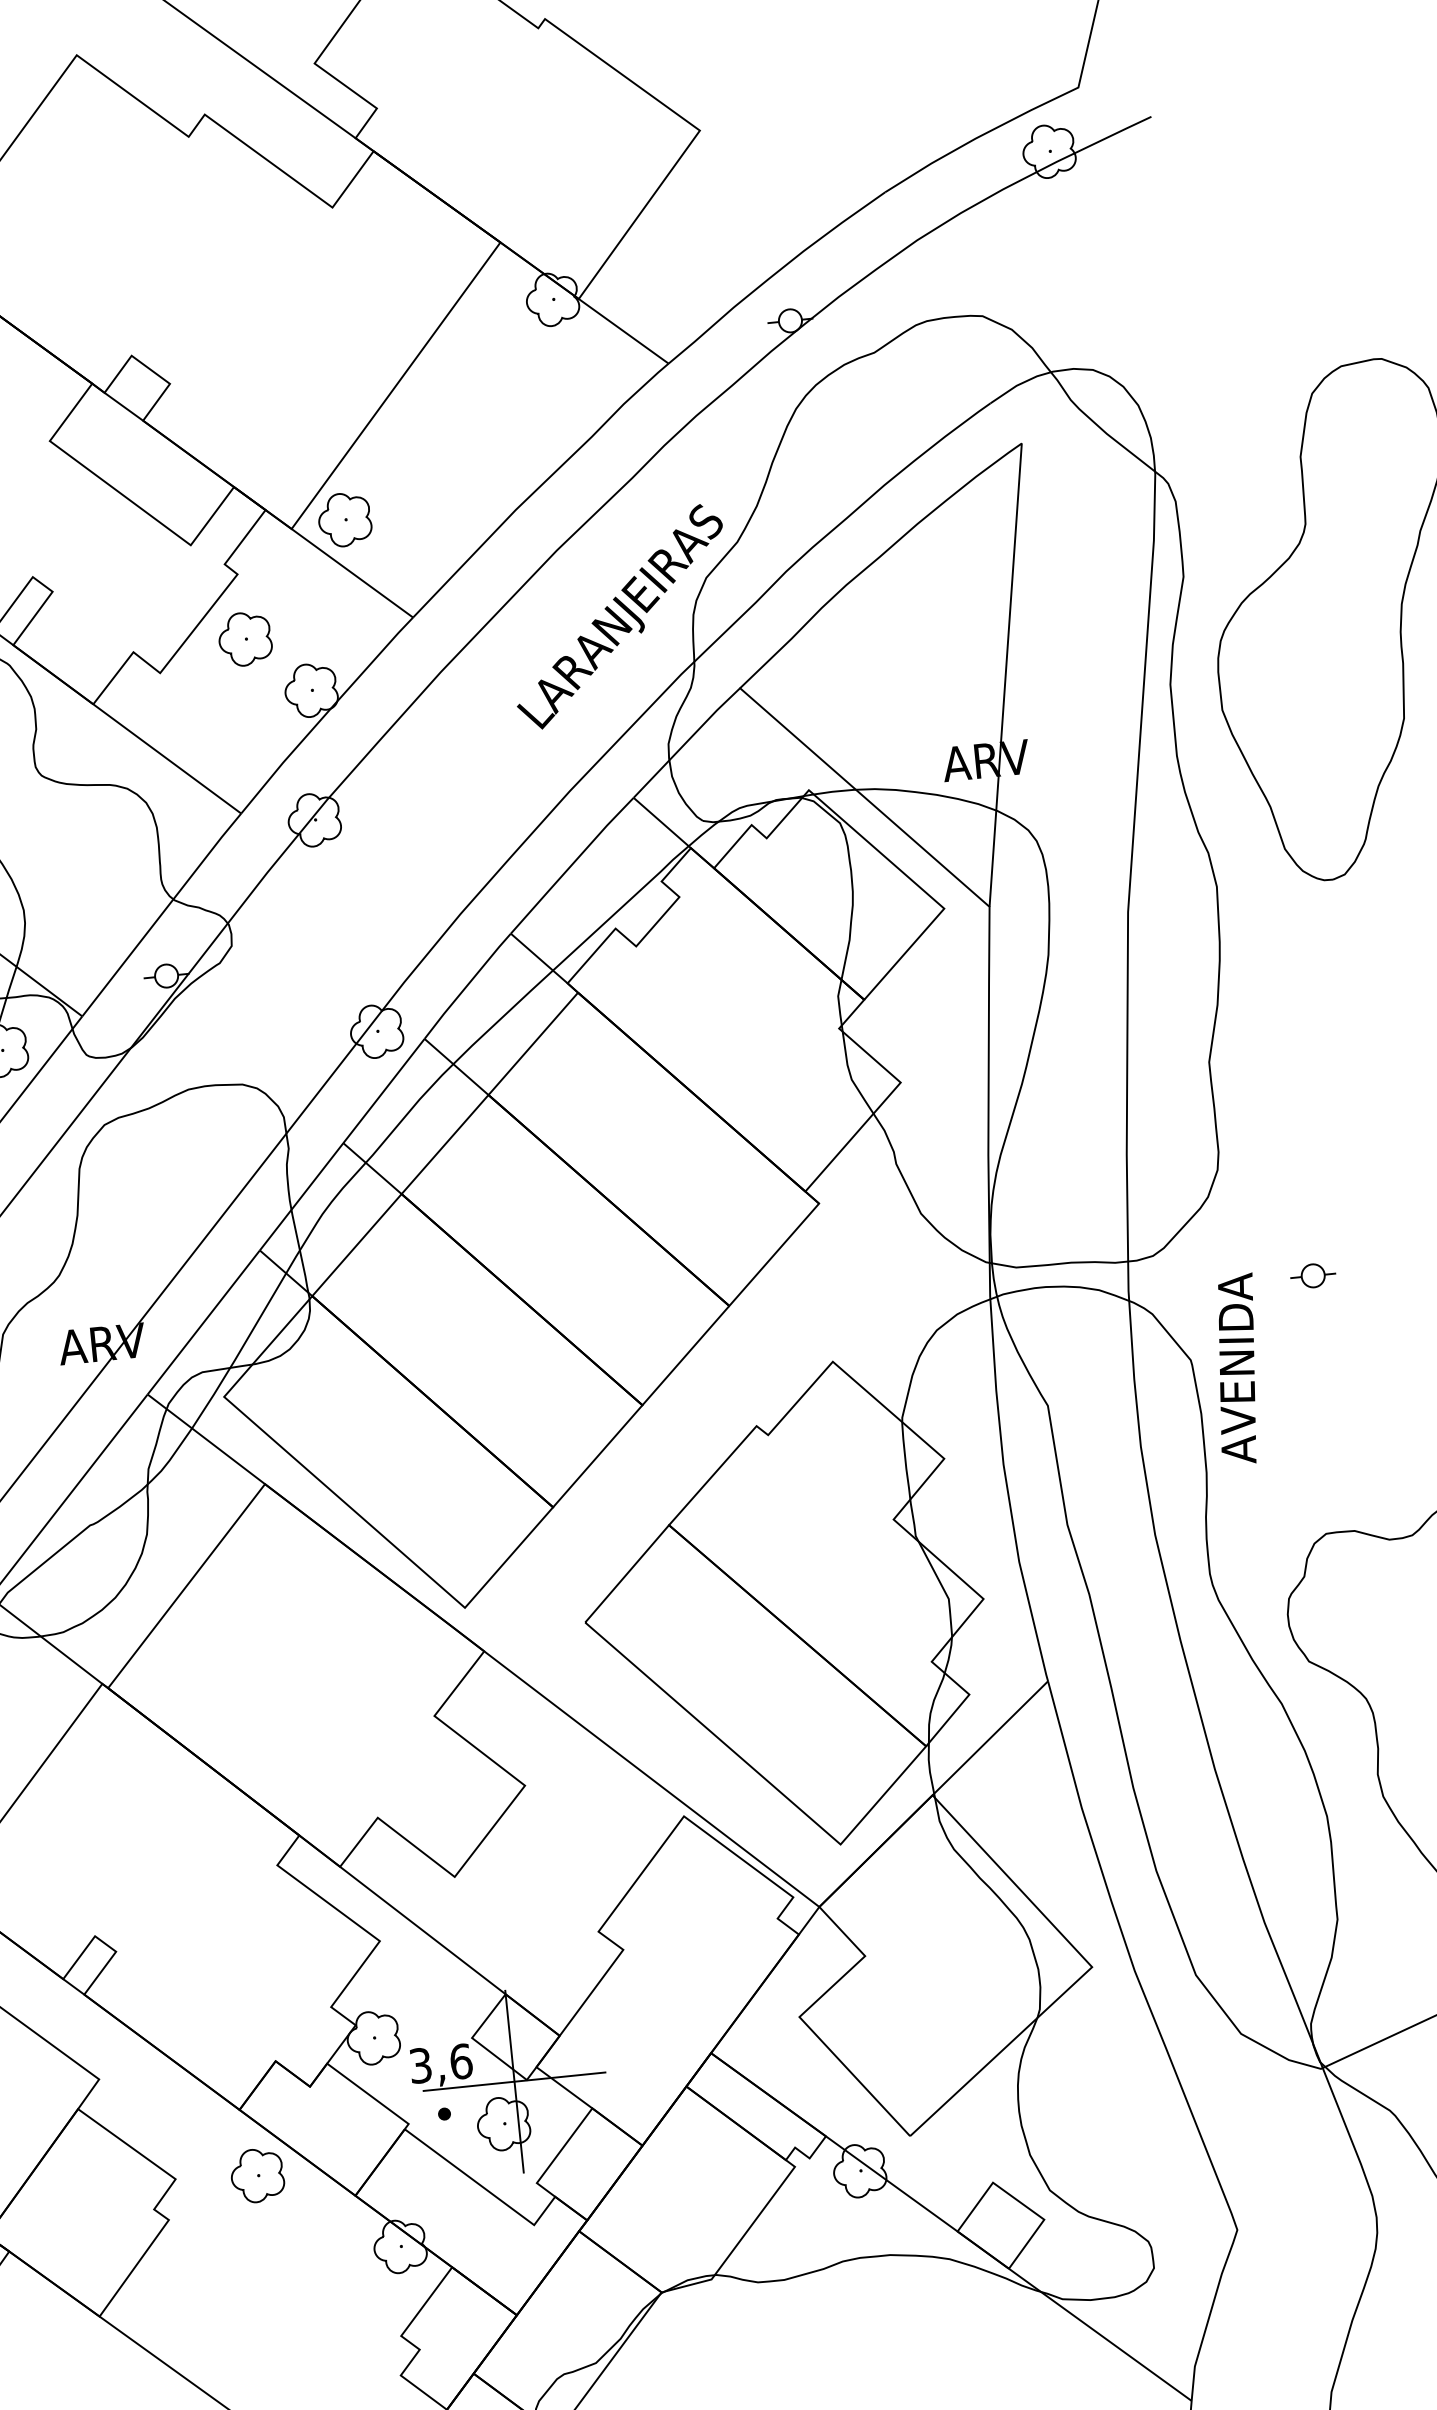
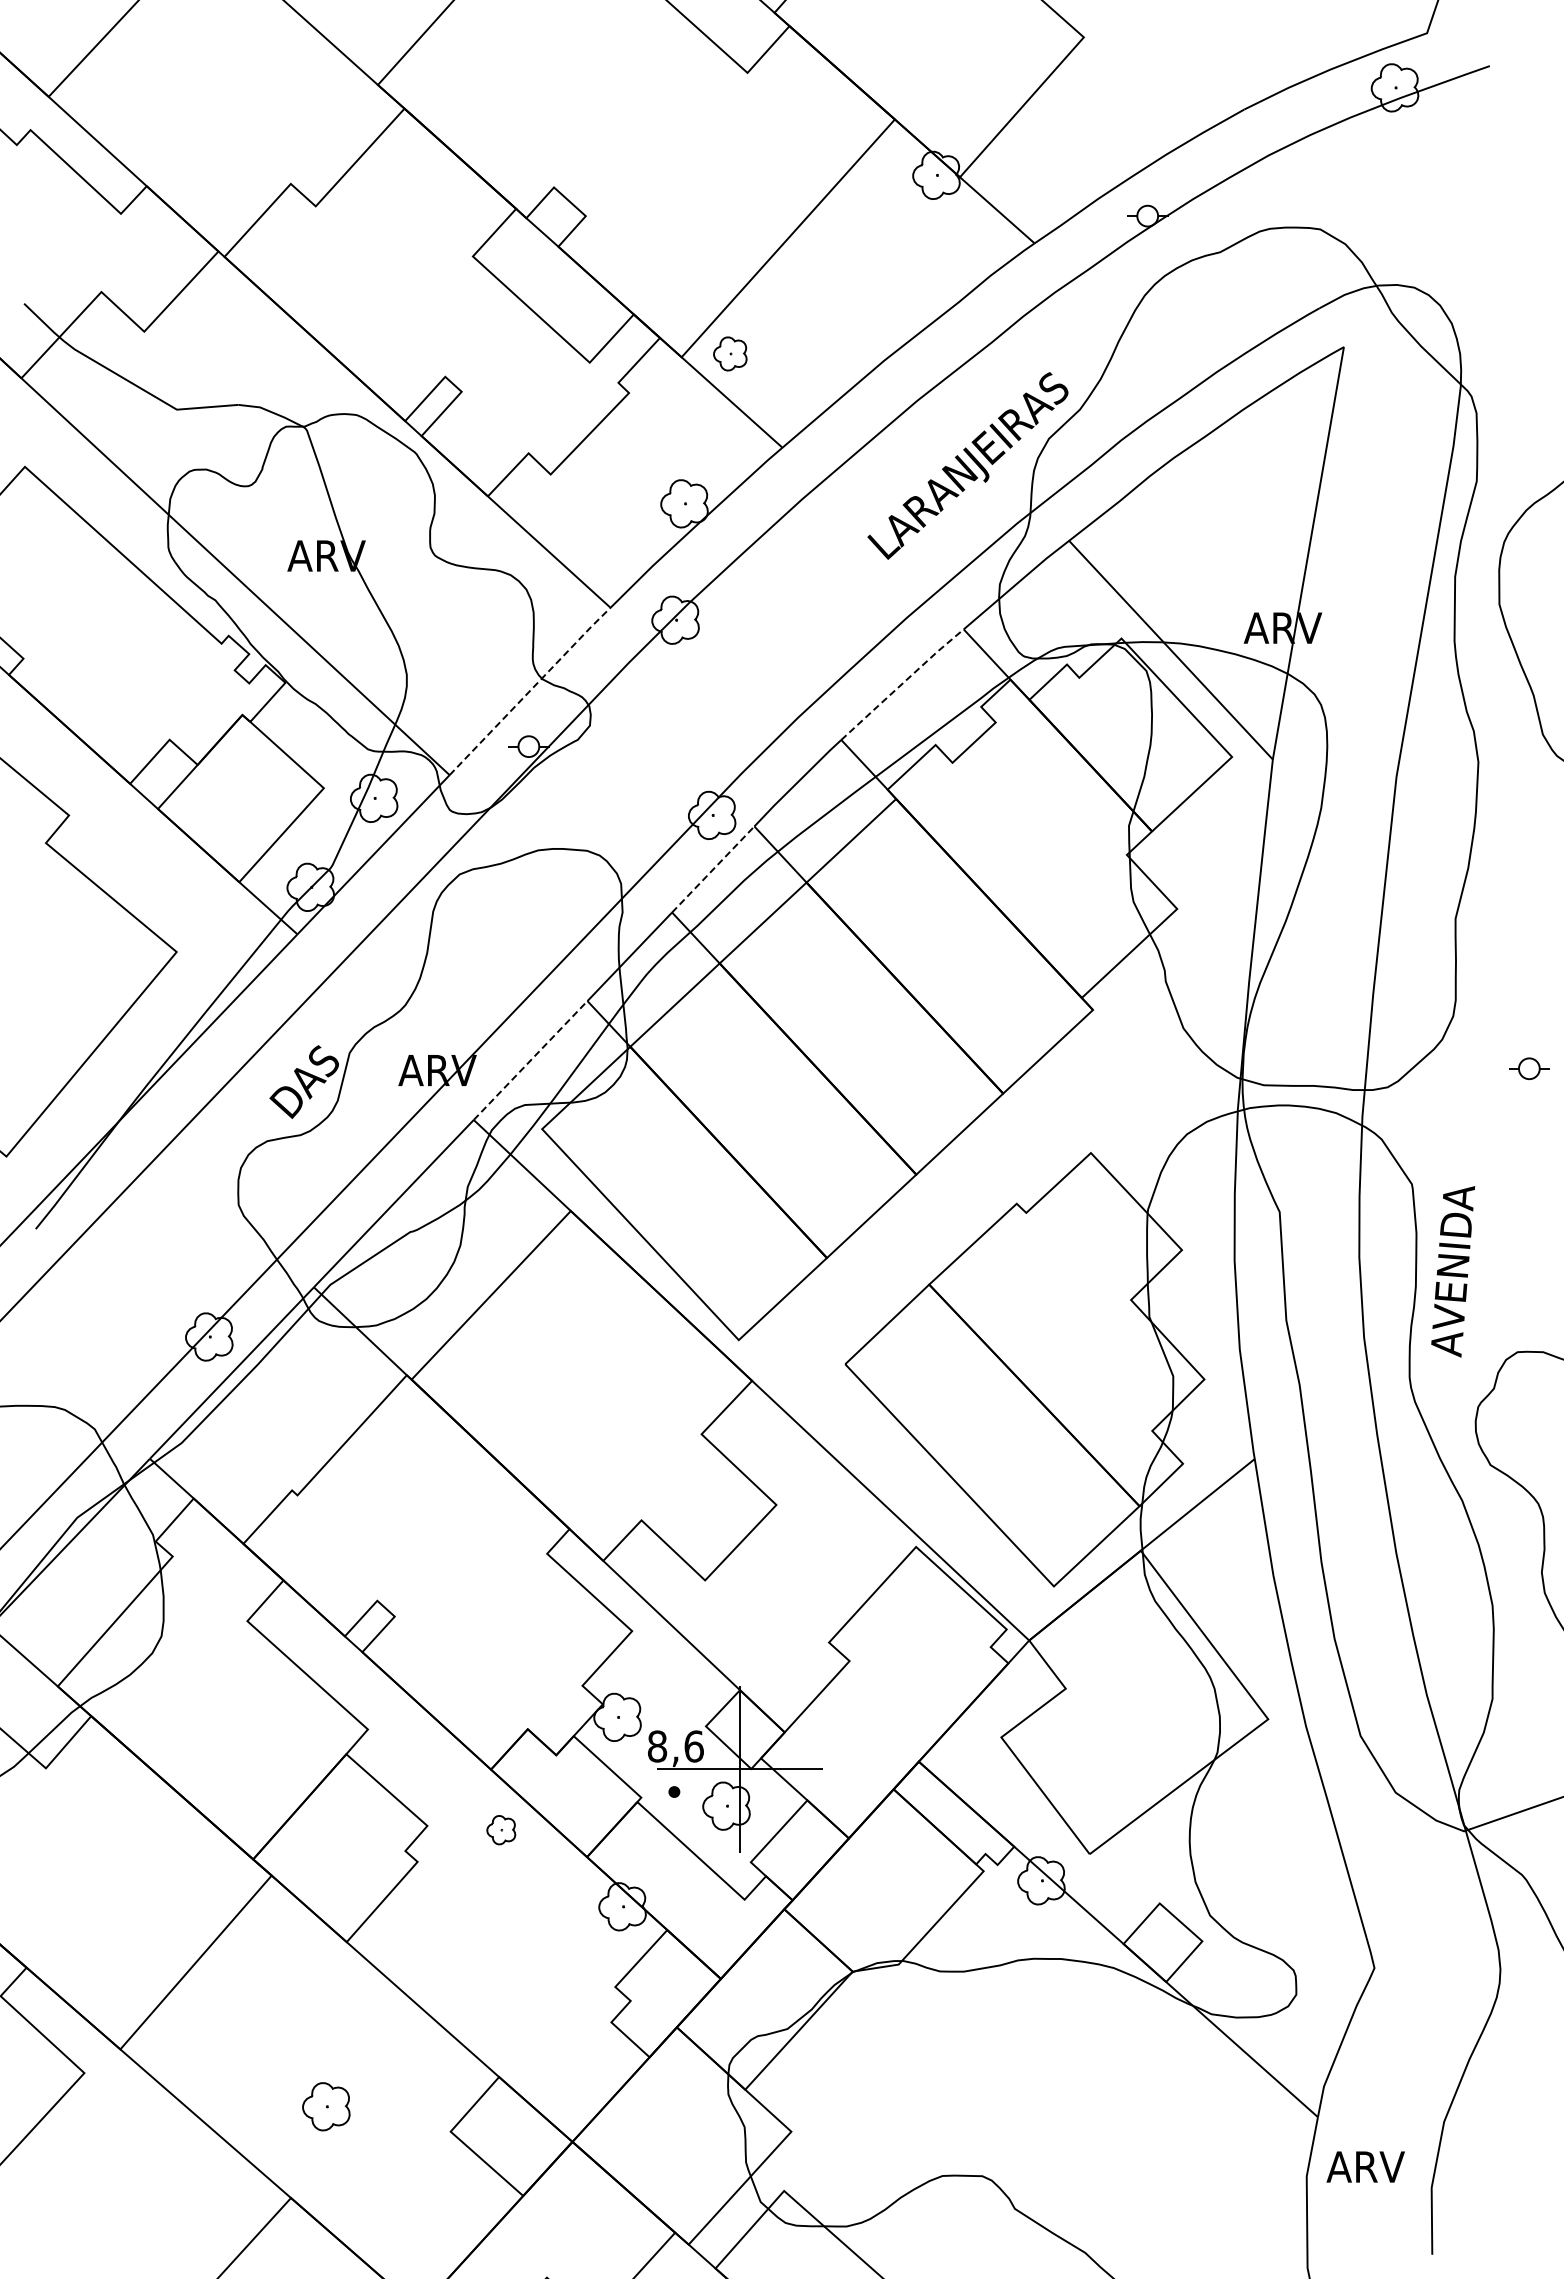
part: (345, 519) -> (730, 353), size x0.7
part: (244, 638) -> (629, 451), removed
line: (572, 865) -> (902, 684), solid -> dashed
line: (162, 913) -> (530, 690), solid -> dashed
line: (384, 1091) -> (713, 869), solid -> dashed
part: (1313, 1275) -> (1529, 1068), moved
line: (203, 1322) -> (530, 1060), solid -> dashed
text: (1238, 1369) -> (1453, 1271), moved
text: (420, 2065) -> (657, 1746), 3,6 -> 8,6
part: (257, 2174) -> (501, 1829), size x0.6

